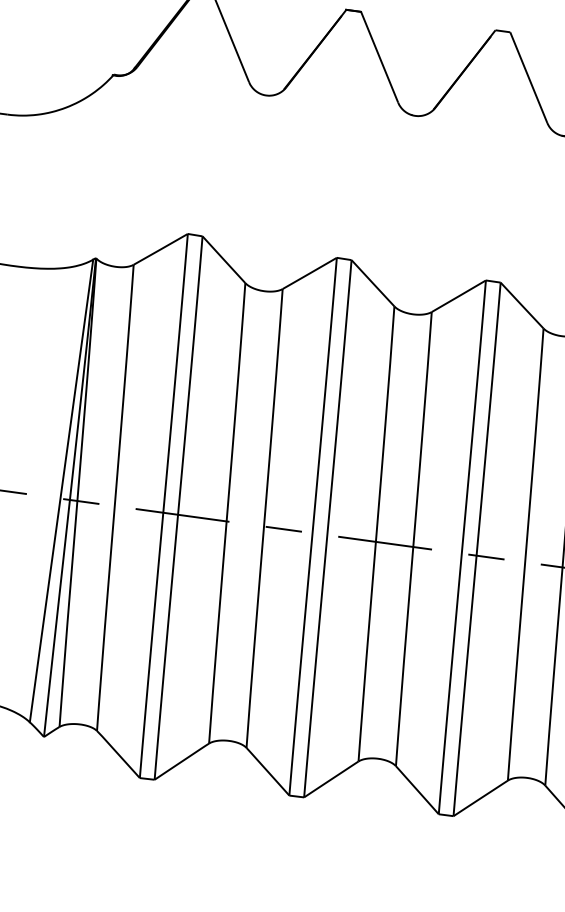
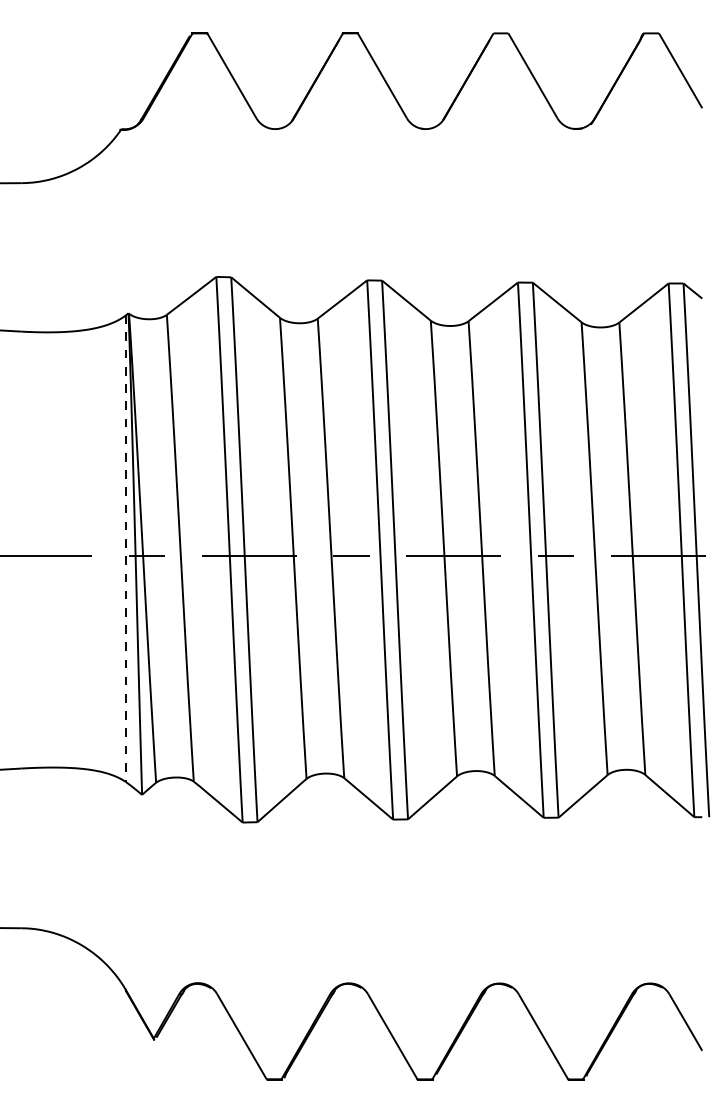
line: (61, 491) -> (126, 549), solid -> dashed

